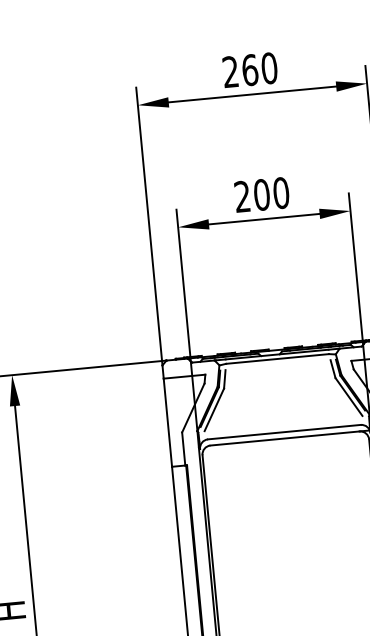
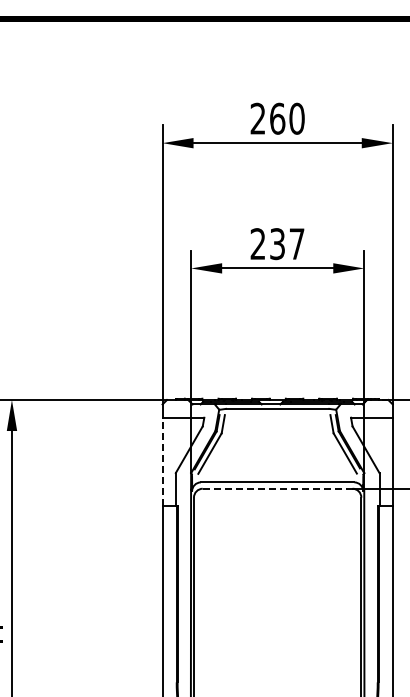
text: (271, 194) -> (287, 244), 200 -> 237
line: (167, 422) -> (162, 461), solid -> dashed
line: (284, 438) -> (277, 488), solid -> dashed

